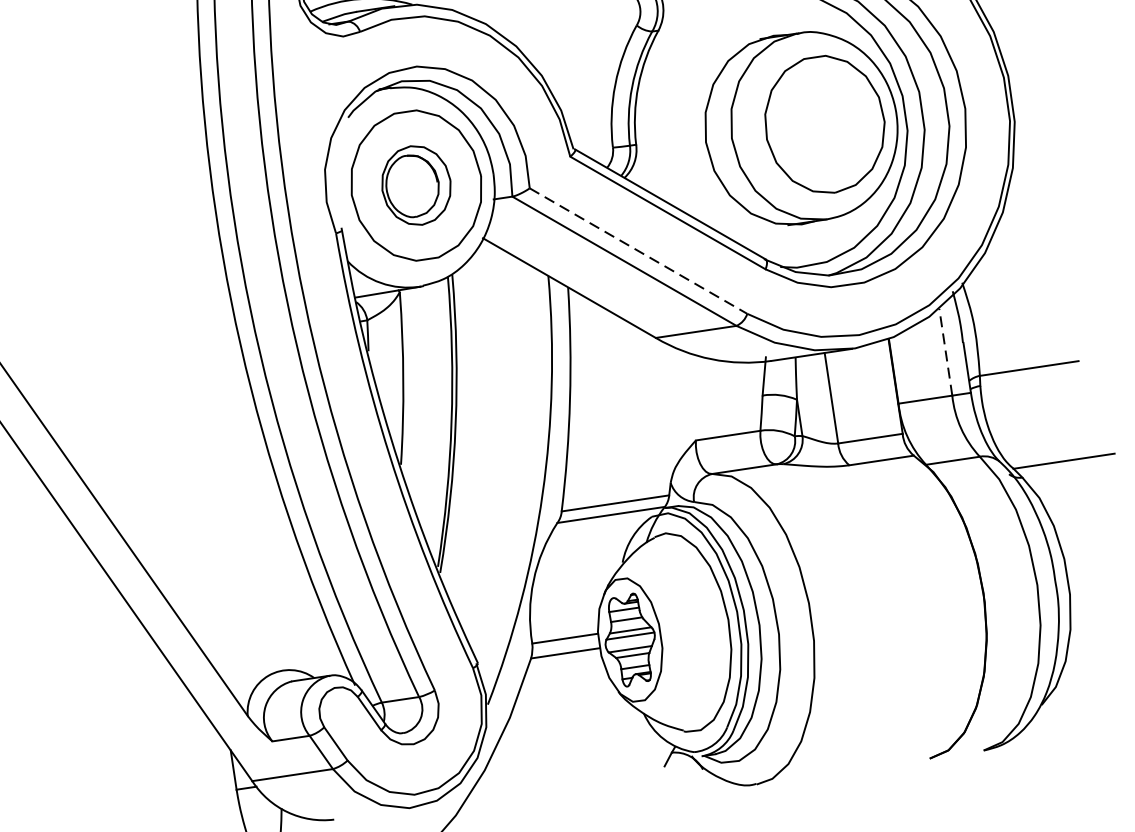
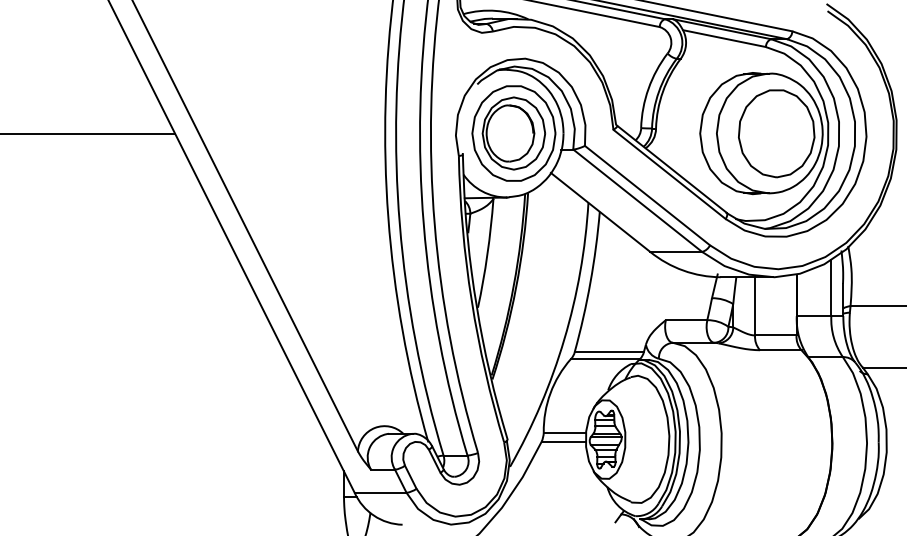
part: (415, 185) -> (513, 133), size x1.43
line: (638, 250) -> (647, 195), dashed -> solid
line: (946, 352) -> (831, 288), dashed -> solid

